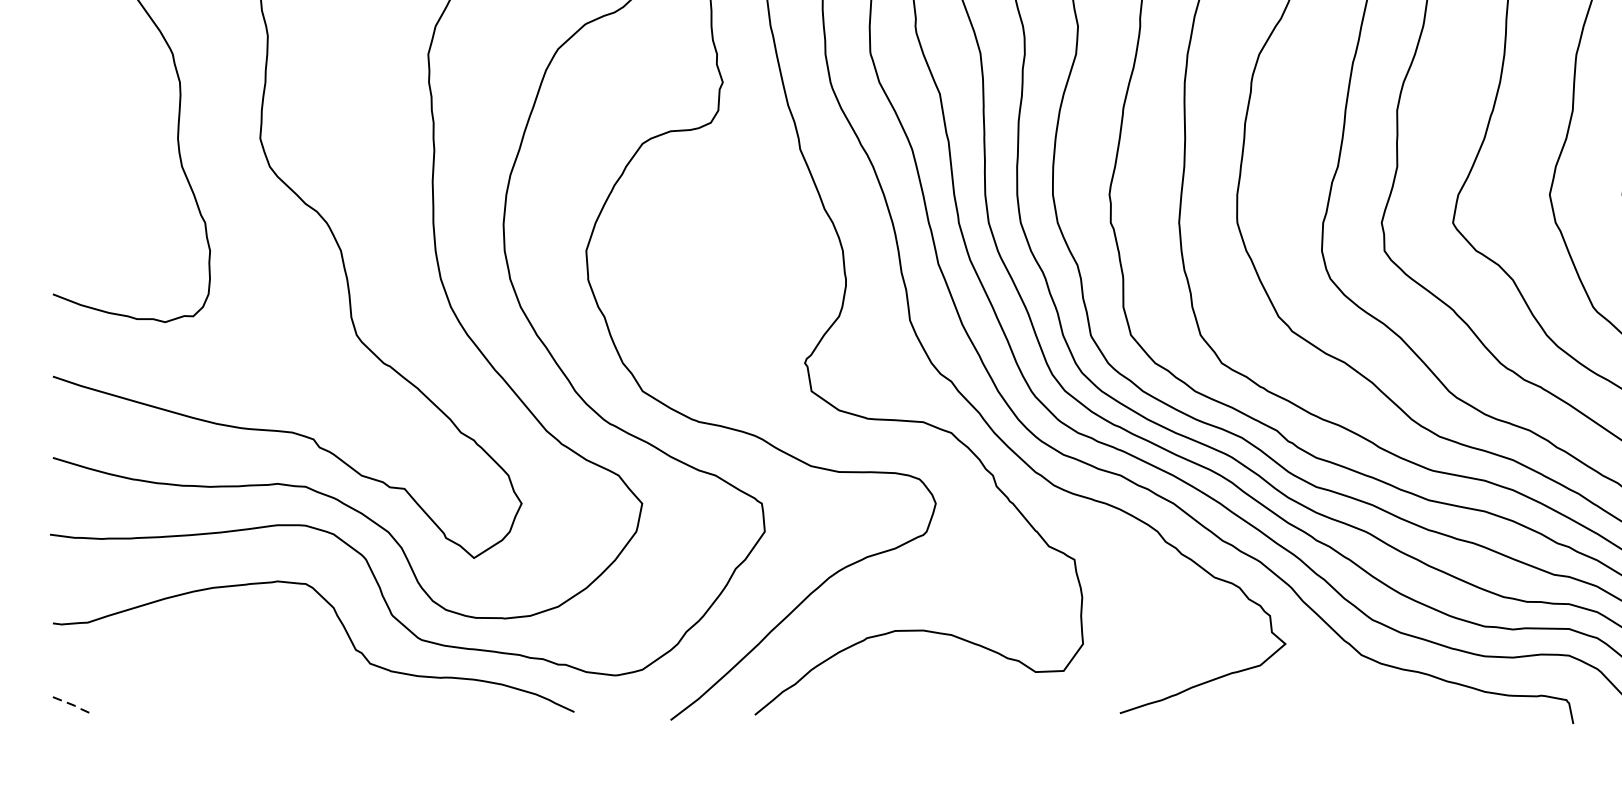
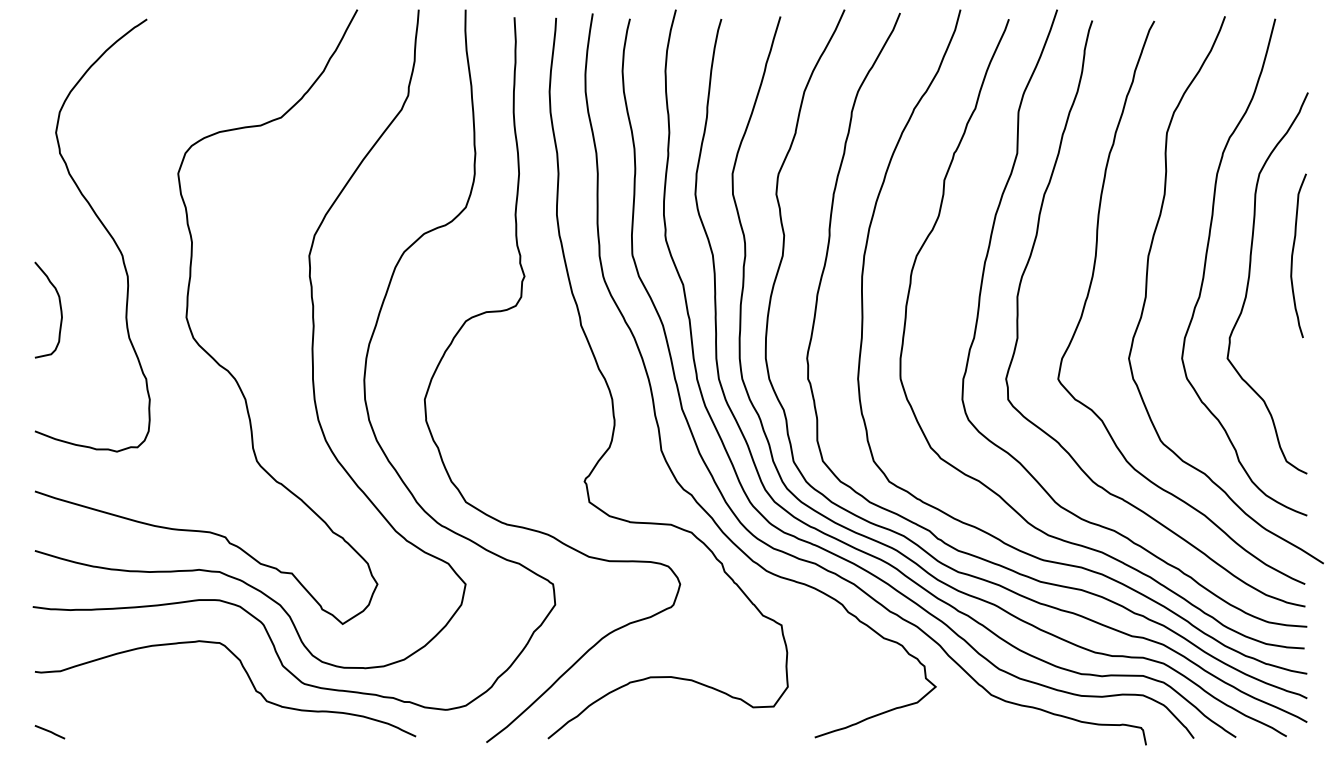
curve: (86, 123) -> (59, 306), added
line: (75, 706) -> (51, 732), dashed -> solid

